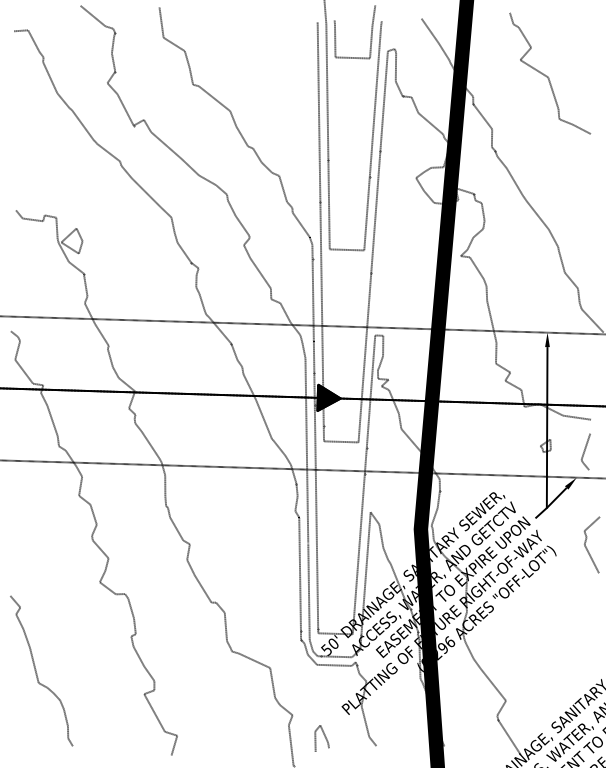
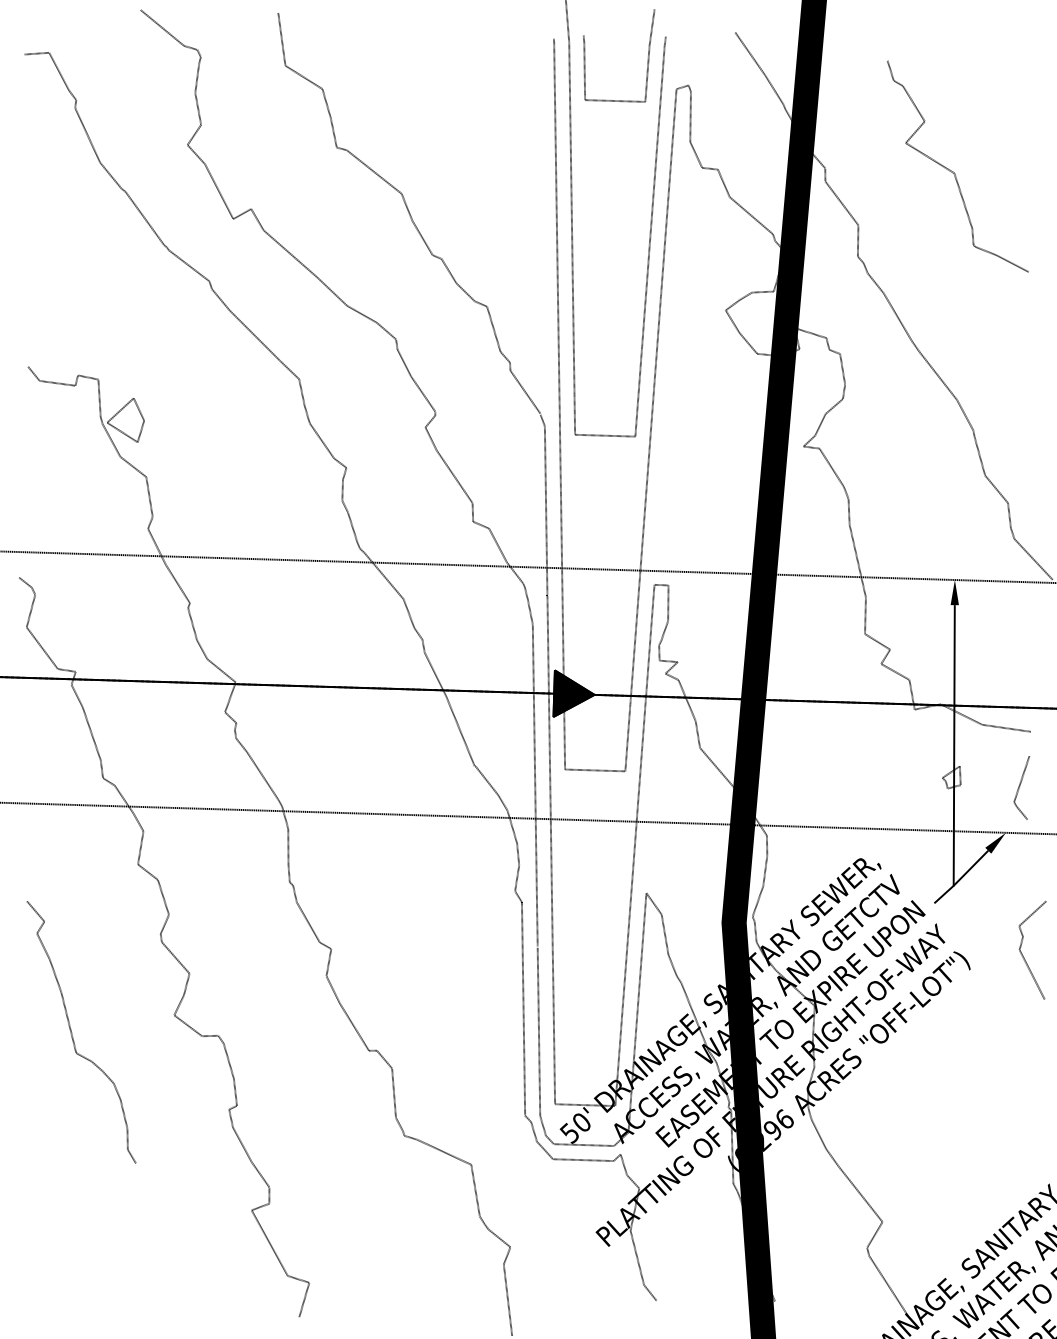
curve: (548, 76) -> (954, 171), moved
curve: (36, 670) -> (72, 1031), moved
curve: (324, 737) -> (565, 1285), removed

